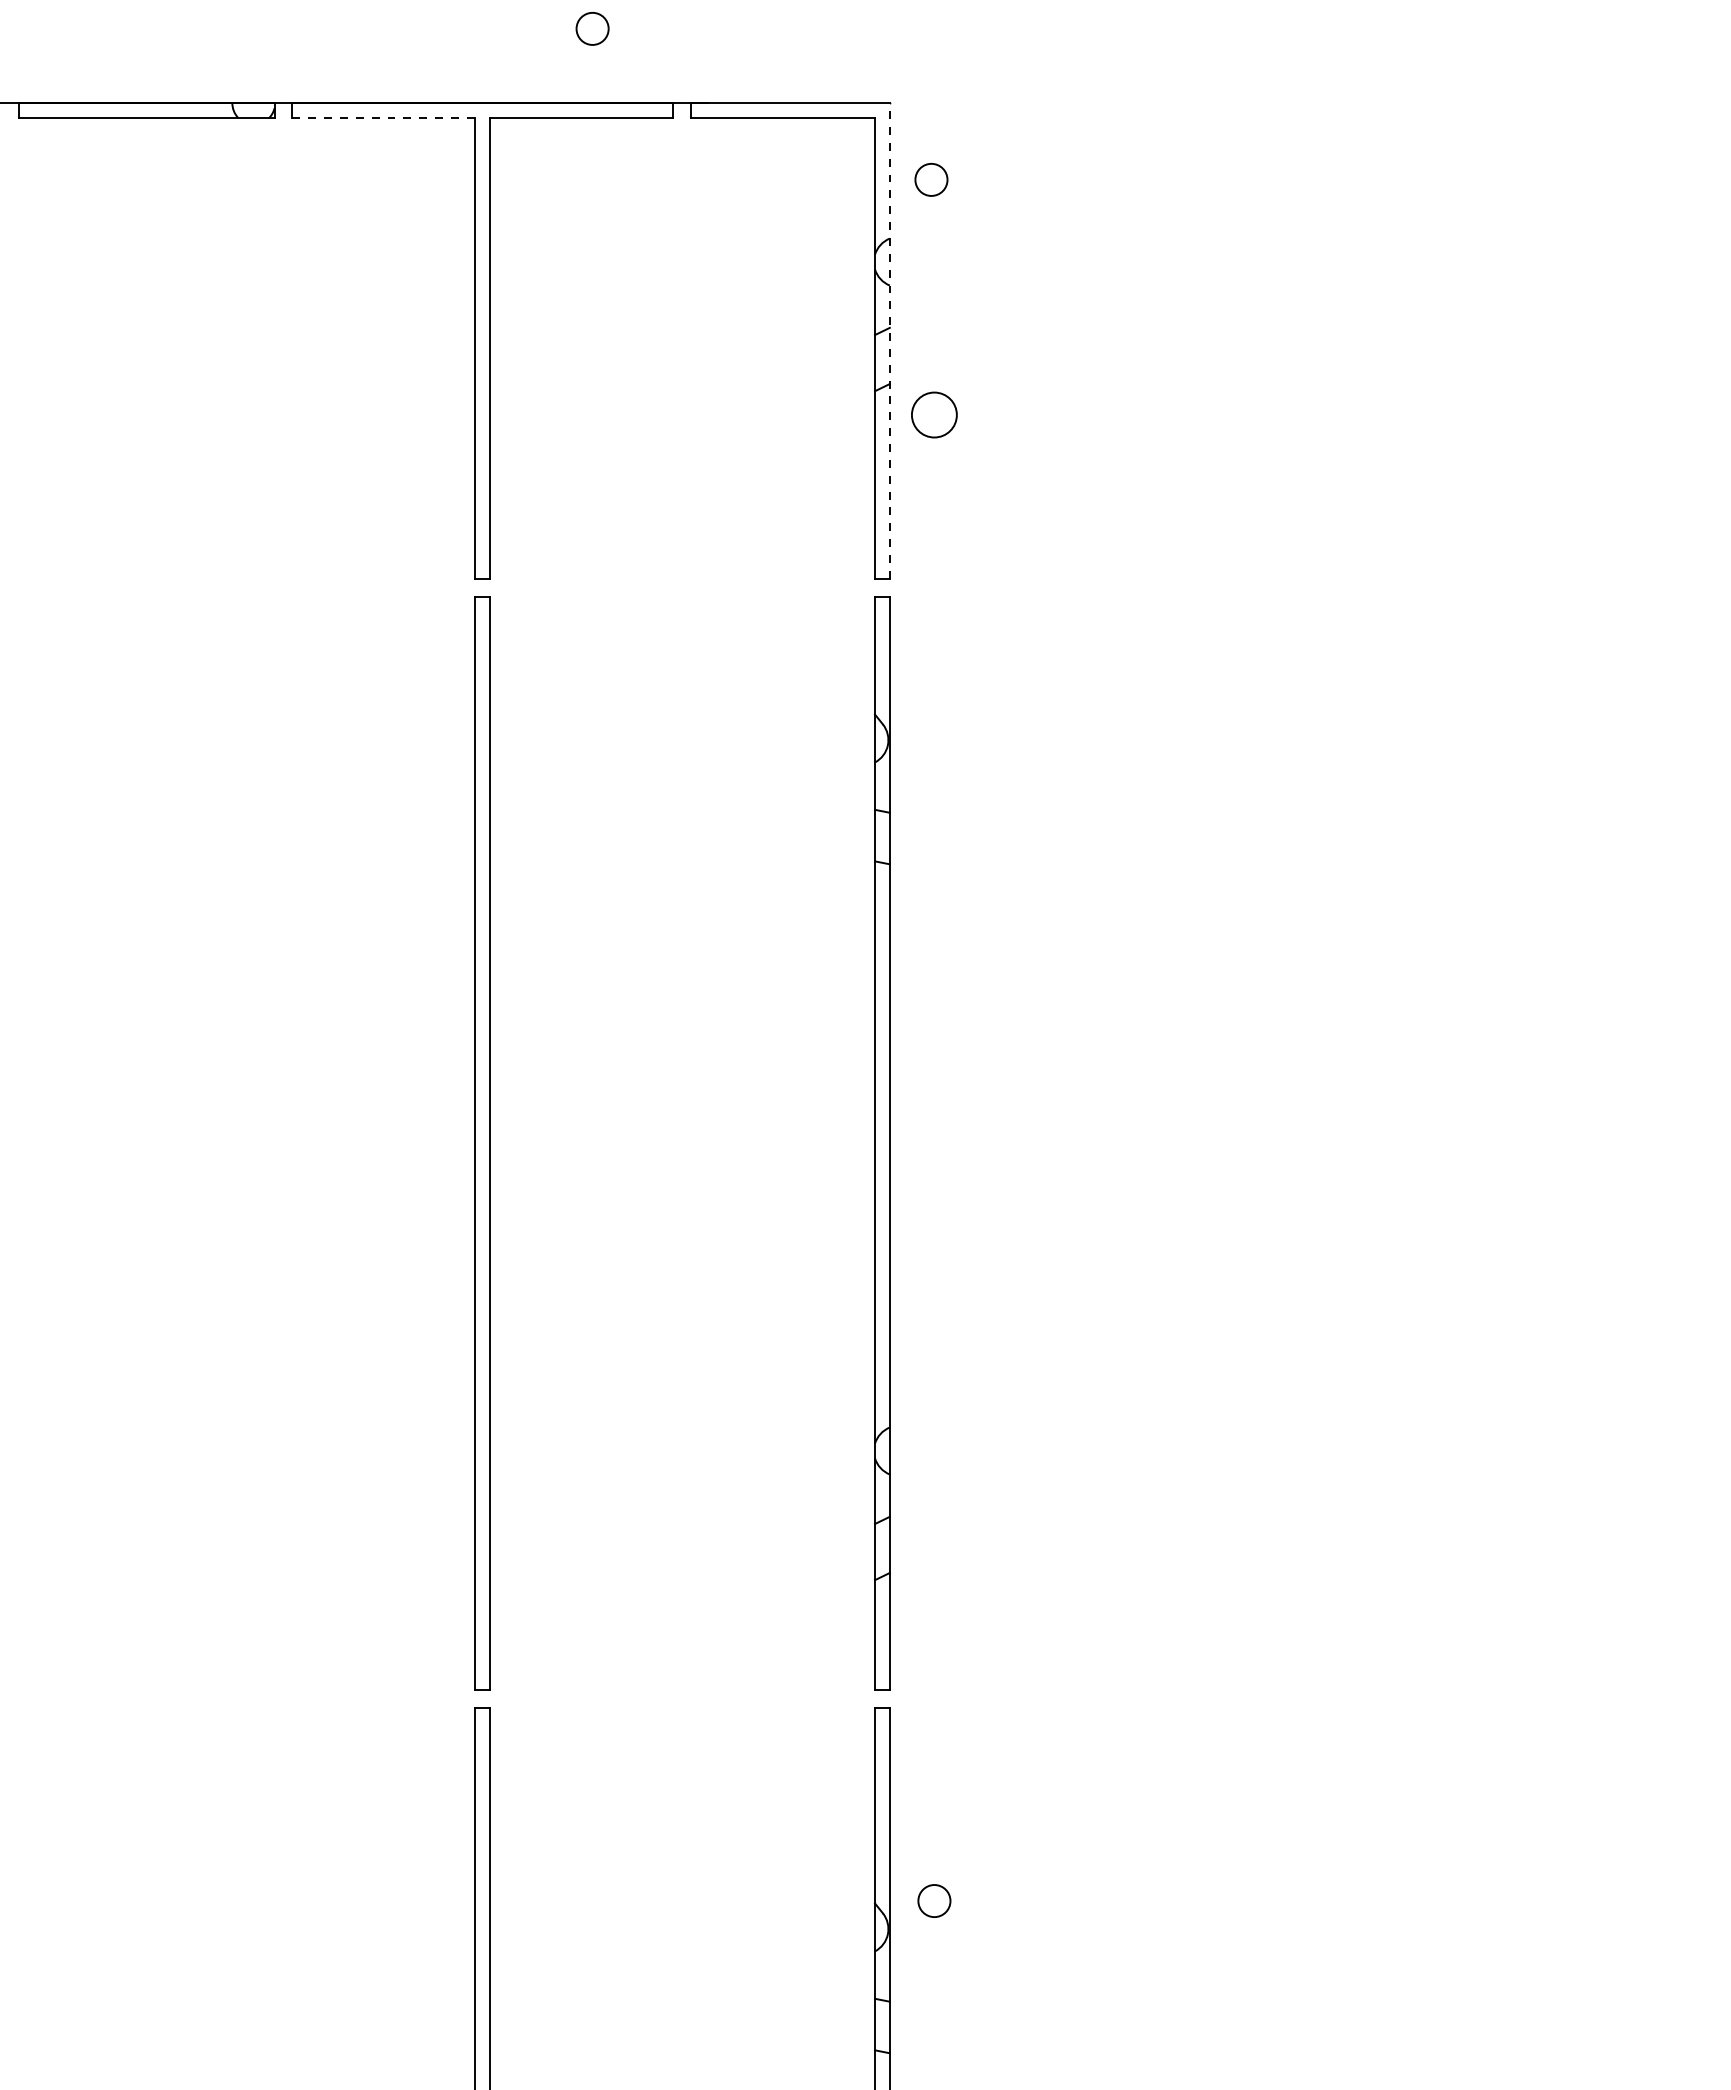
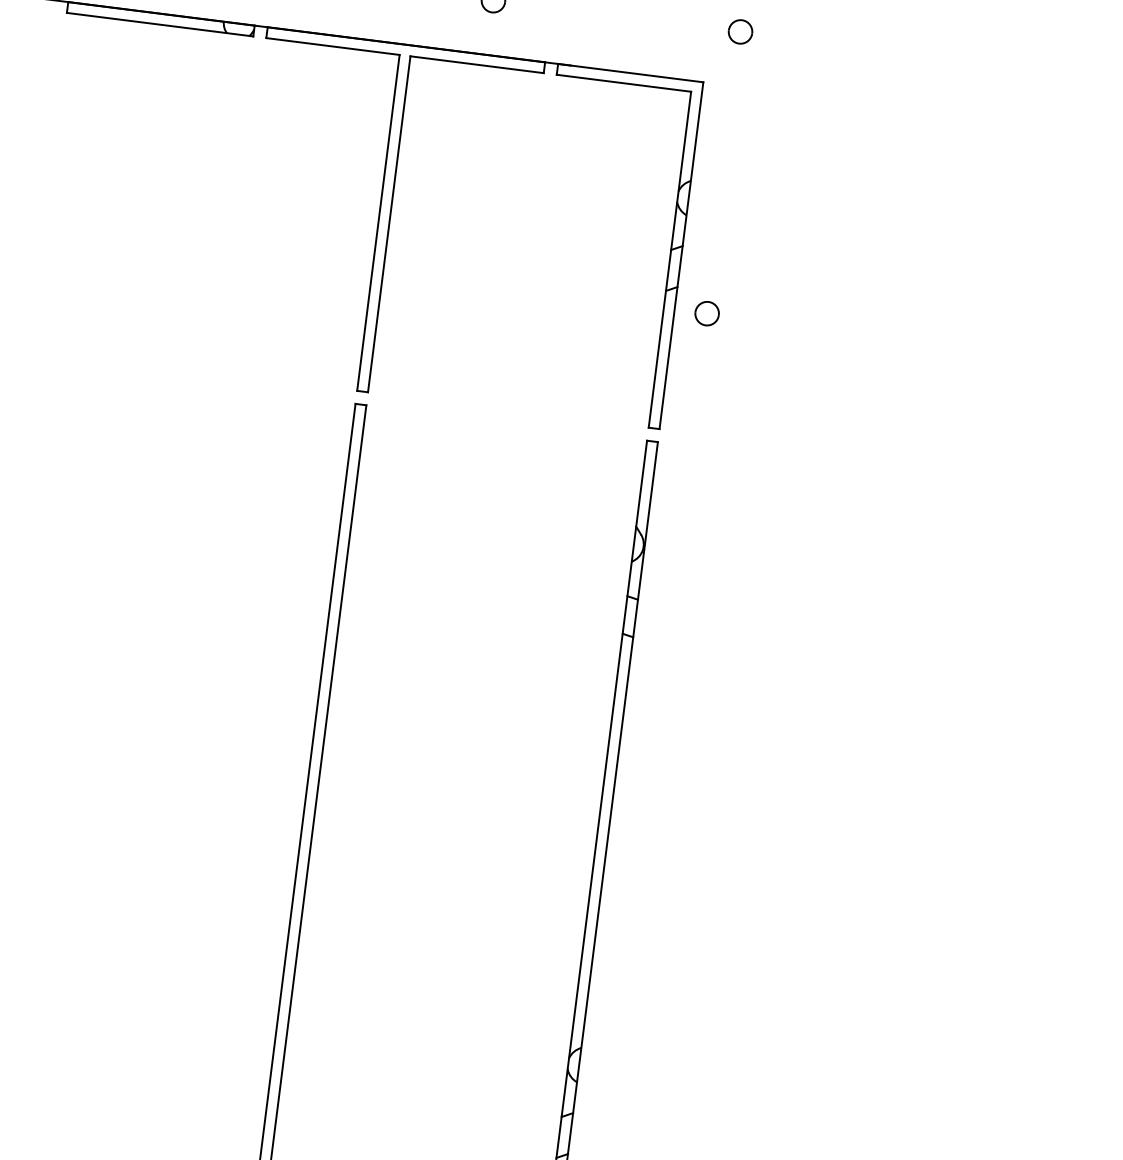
line: (384, 118) -> (333, 46), dashed -> solid
part: (931, 179) -> (740, 31), moved
line: (889, 341) -> (681, 256), dashed -> solid
part: (934, 414) -> (707, 313), size x0.71

